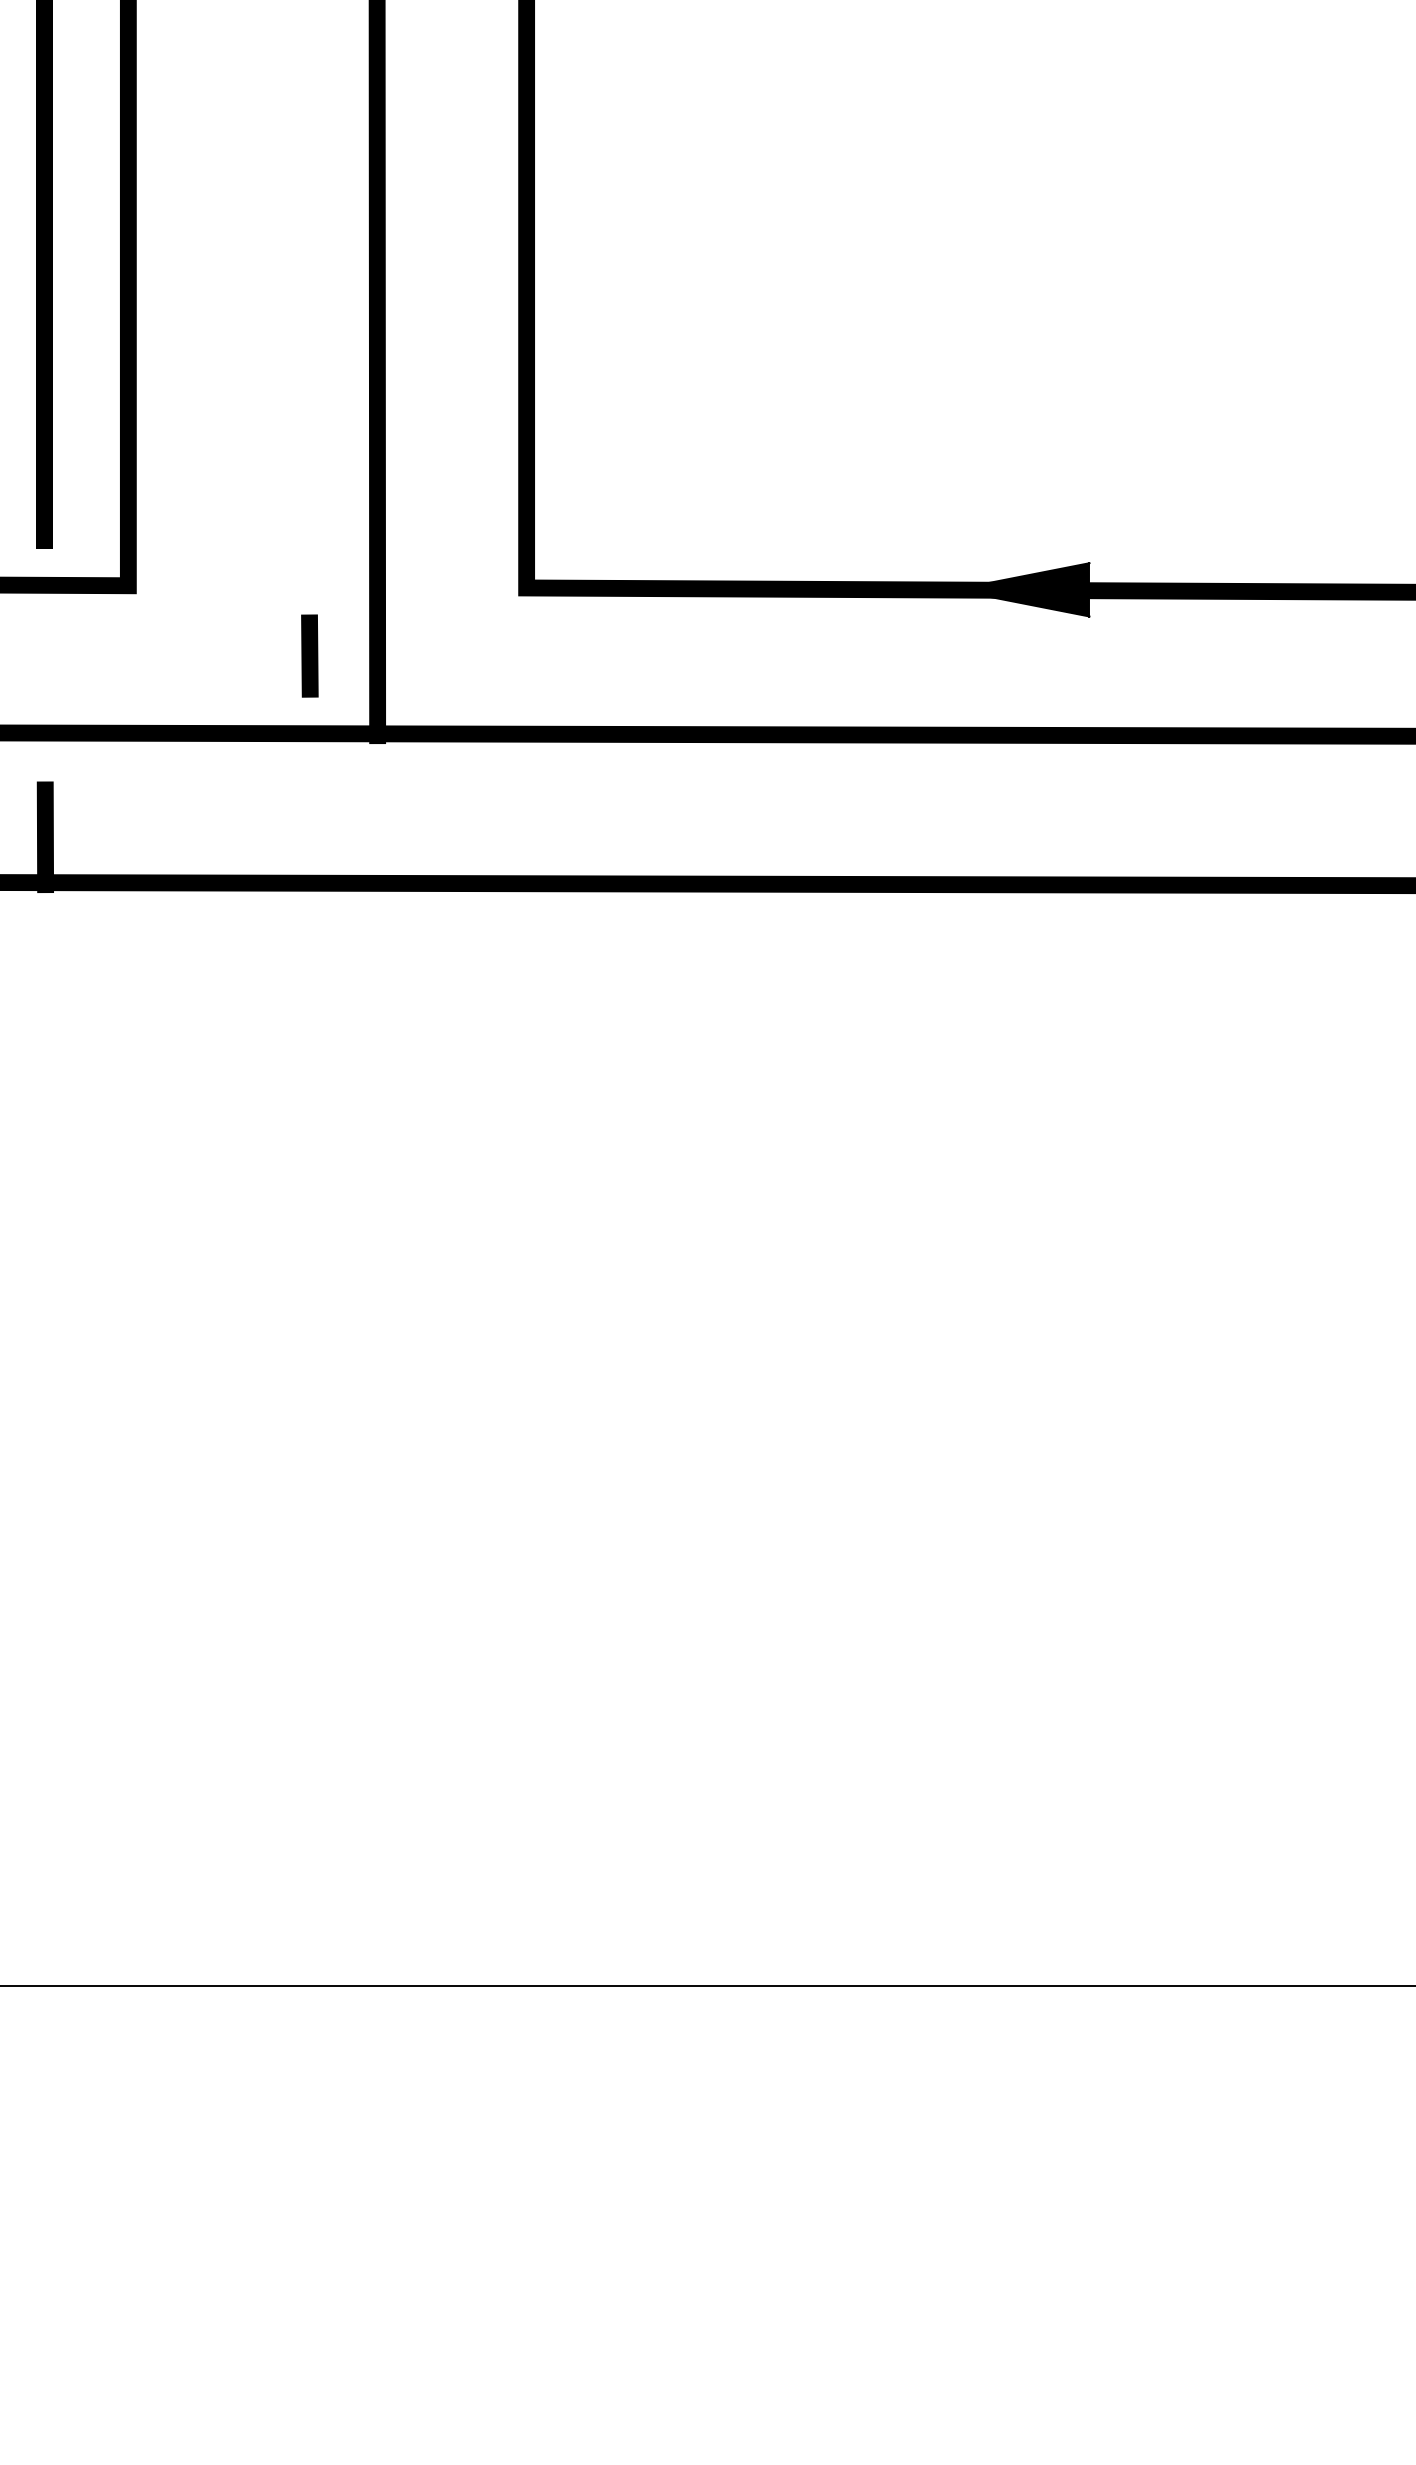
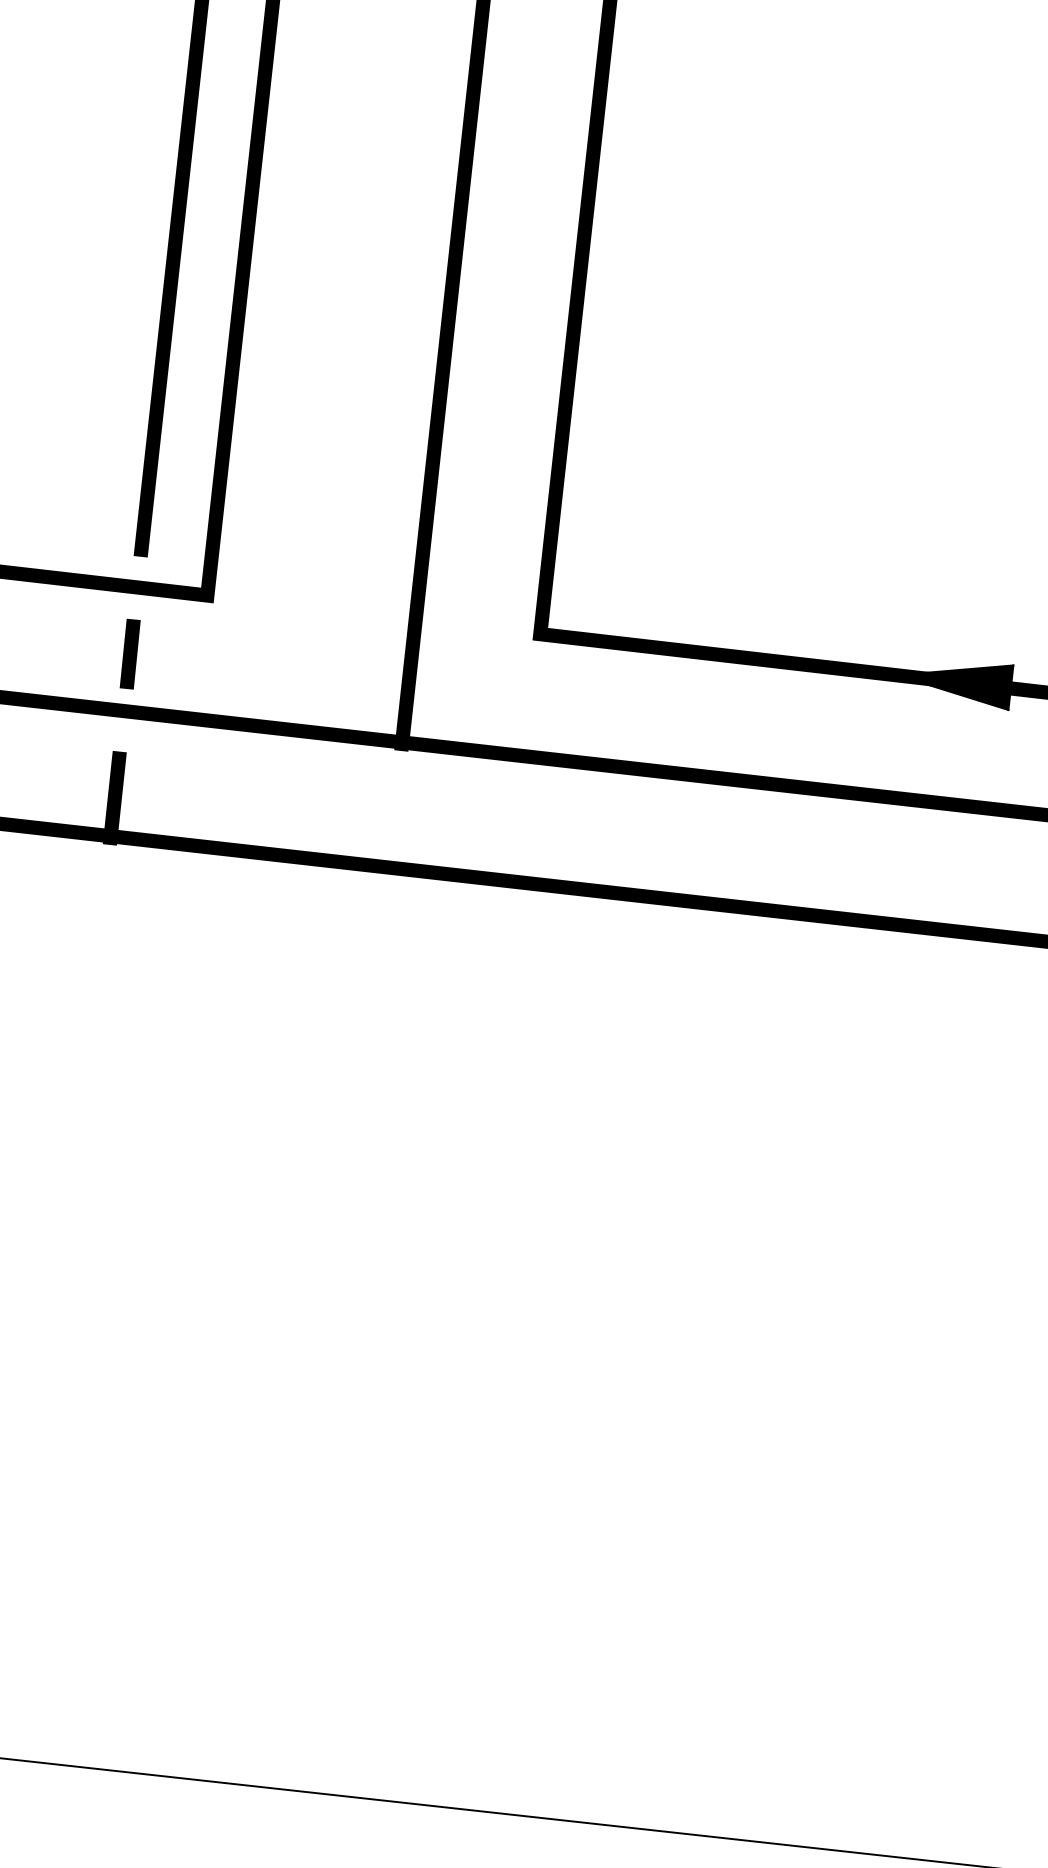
line: (309, 655) -> (129, 653), moved

